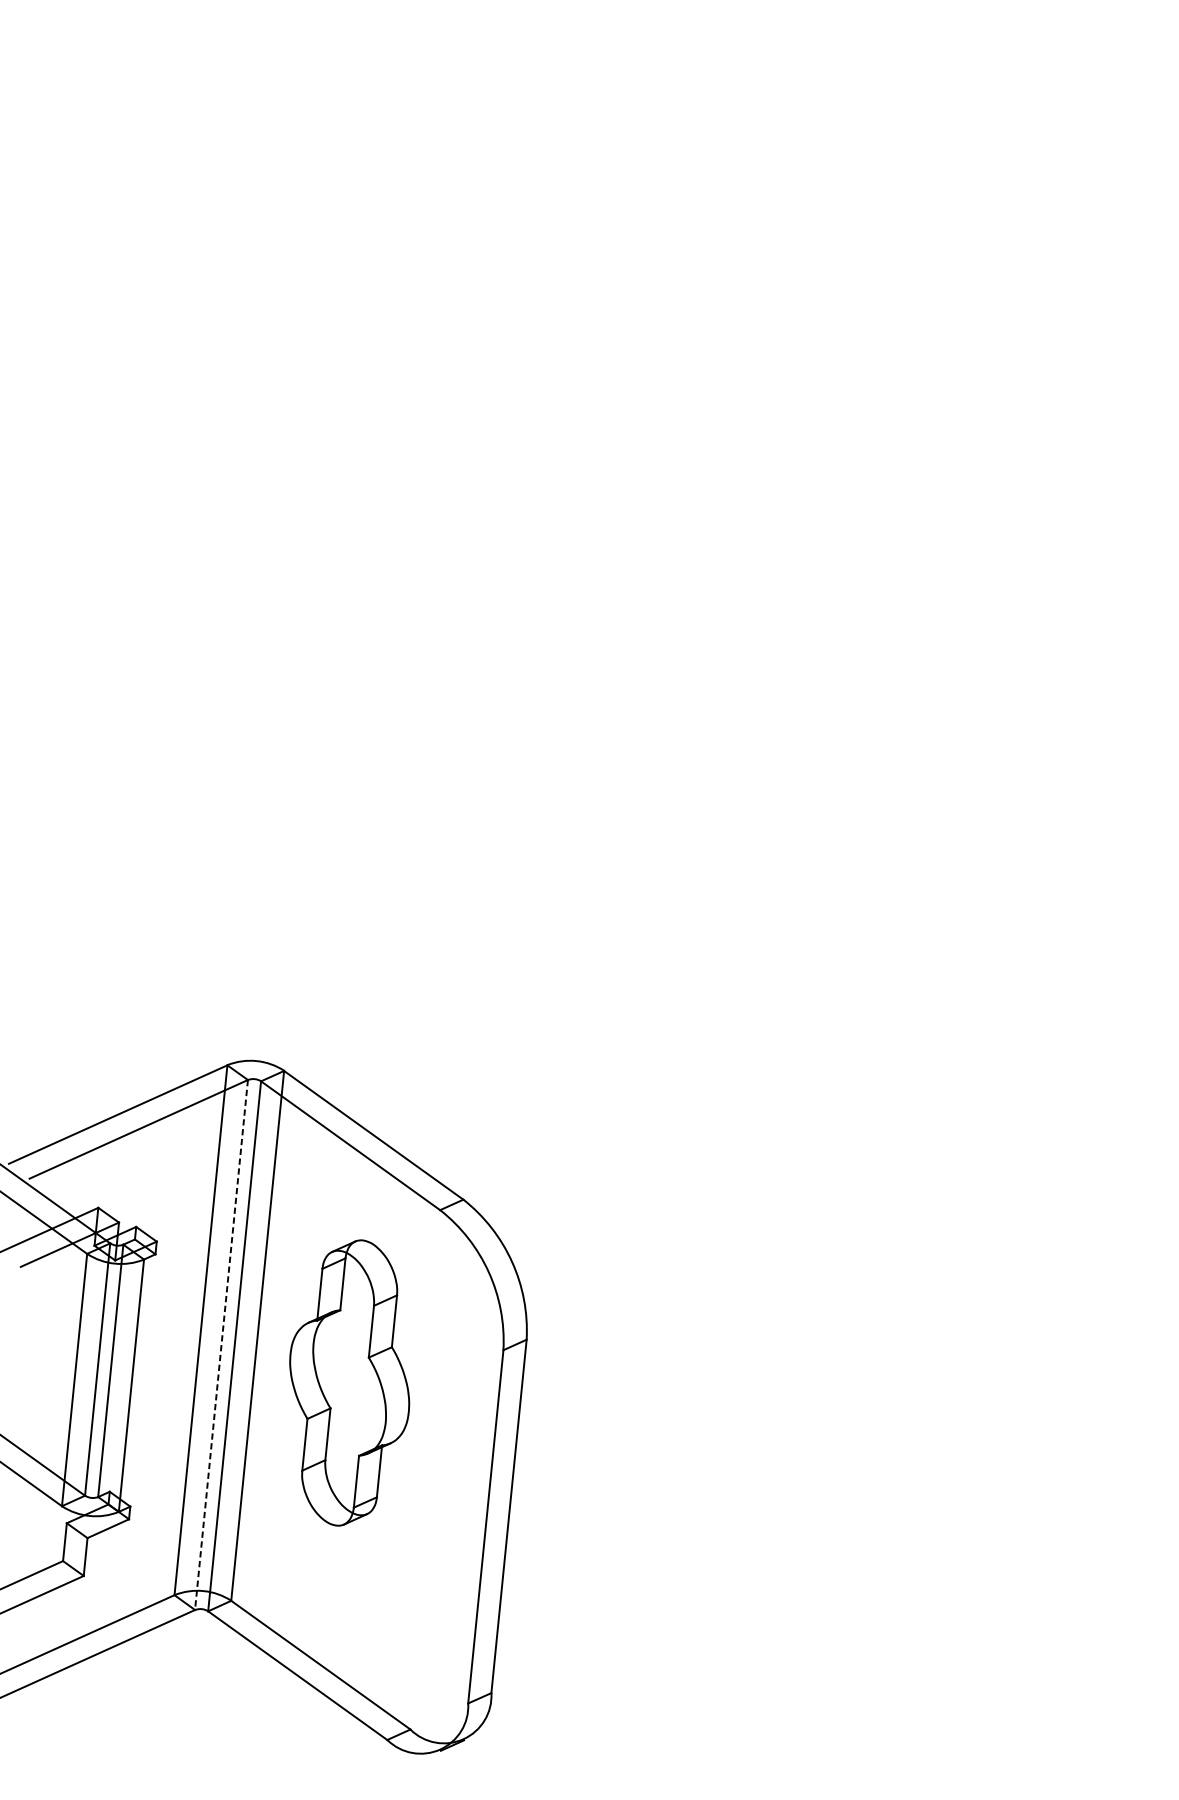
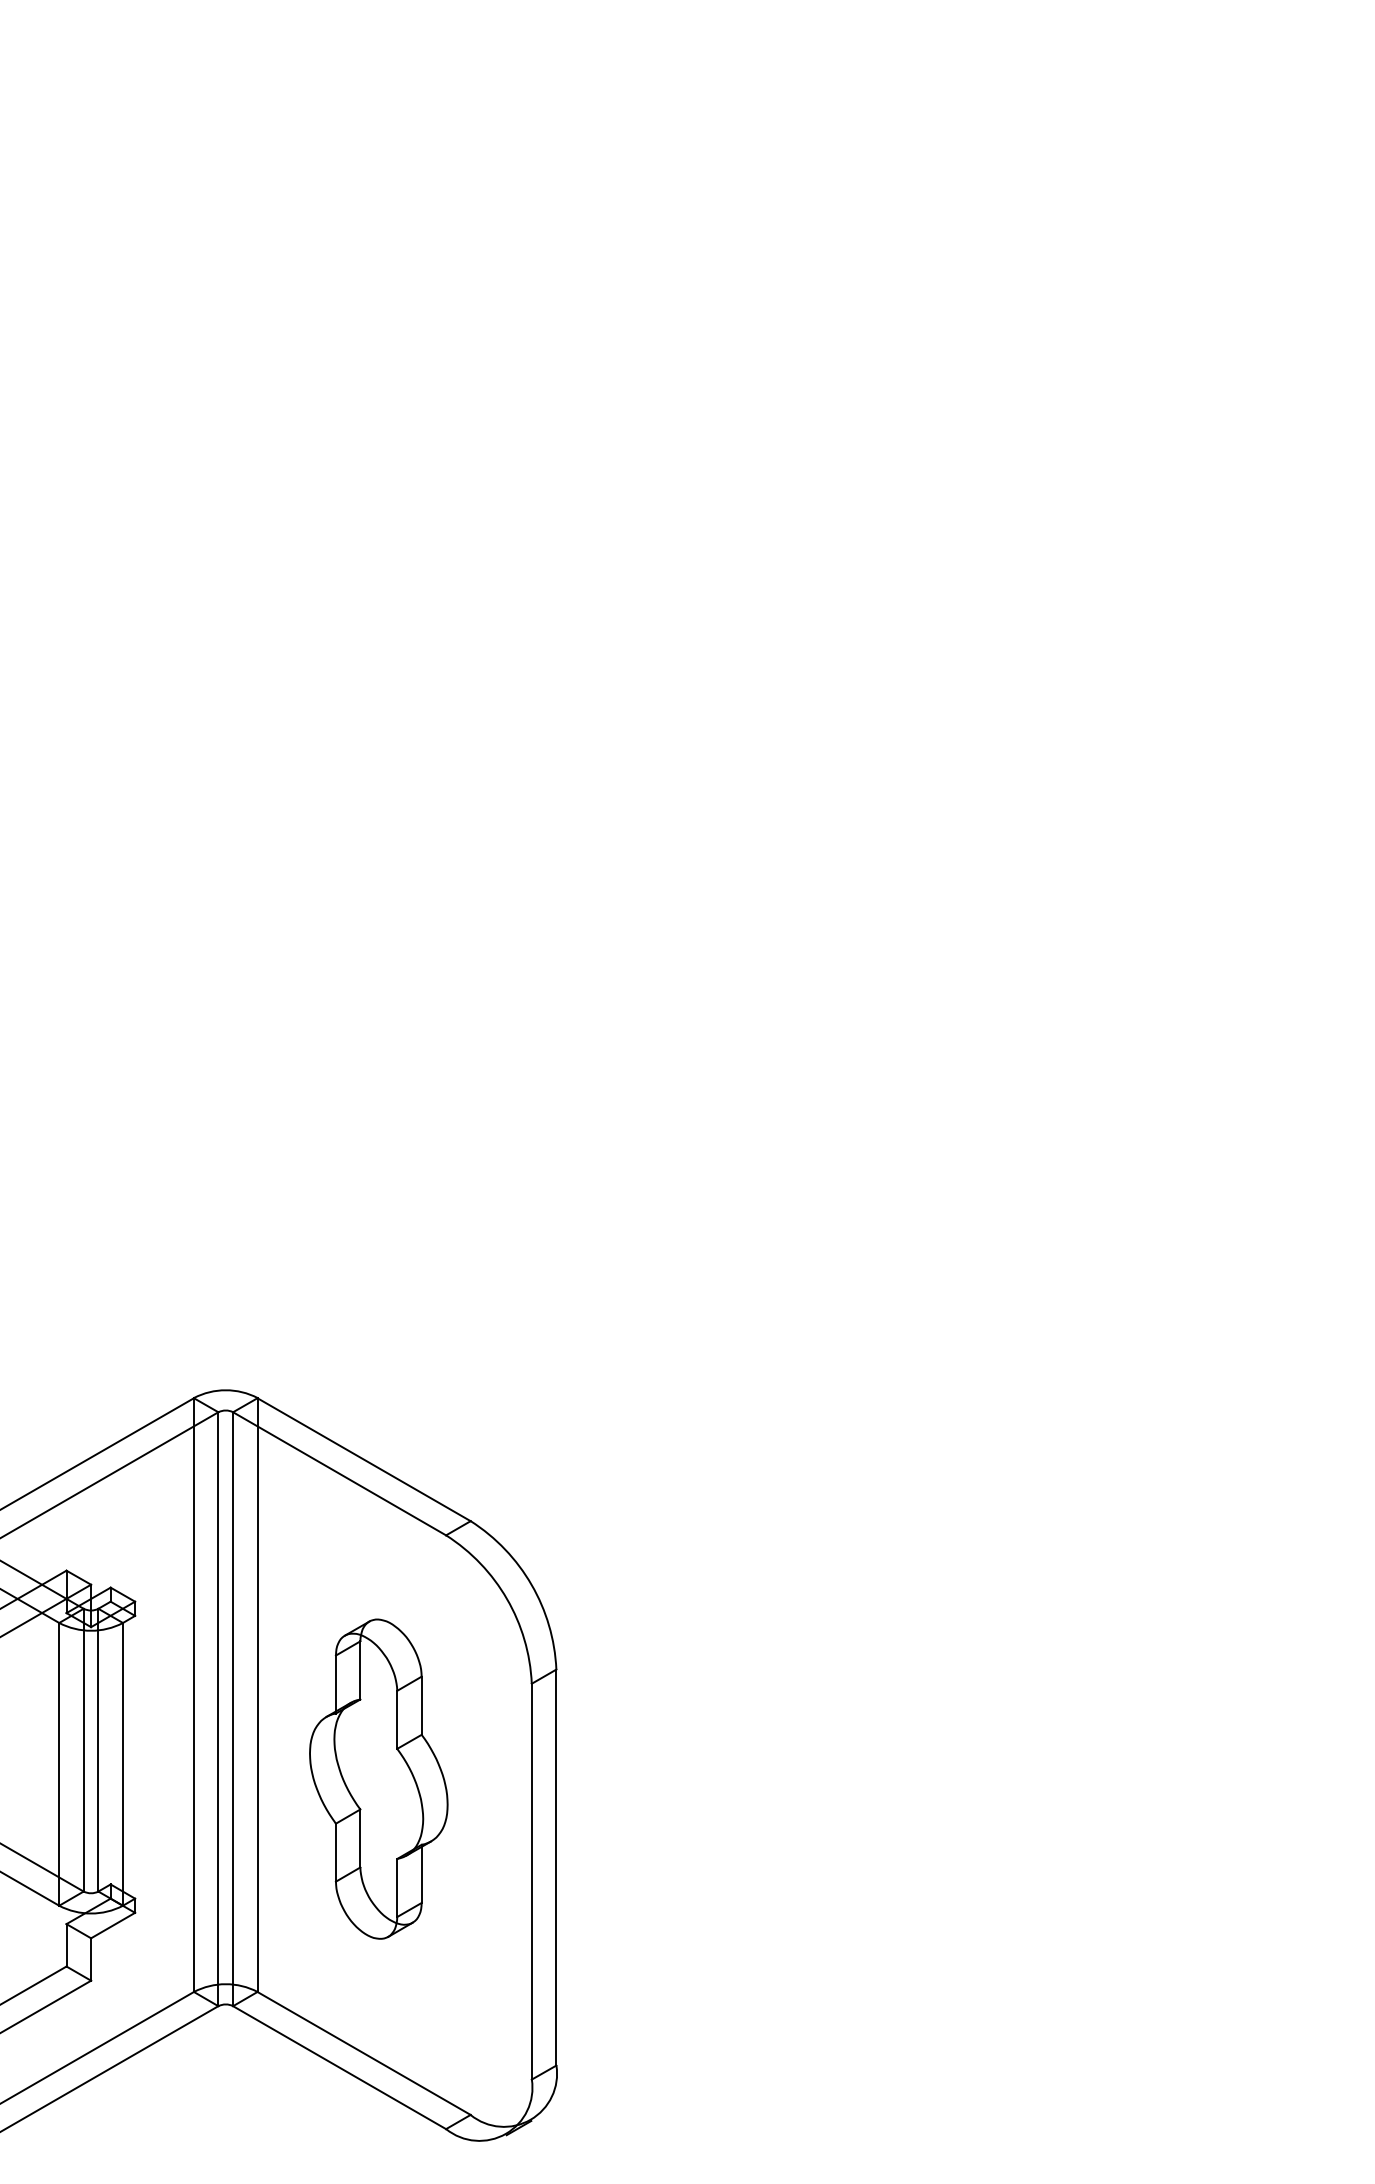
line: (221, 1345) -> (218, 1709), dashed -> solid
part: (349, 1382) -> (378, 1778), moved

